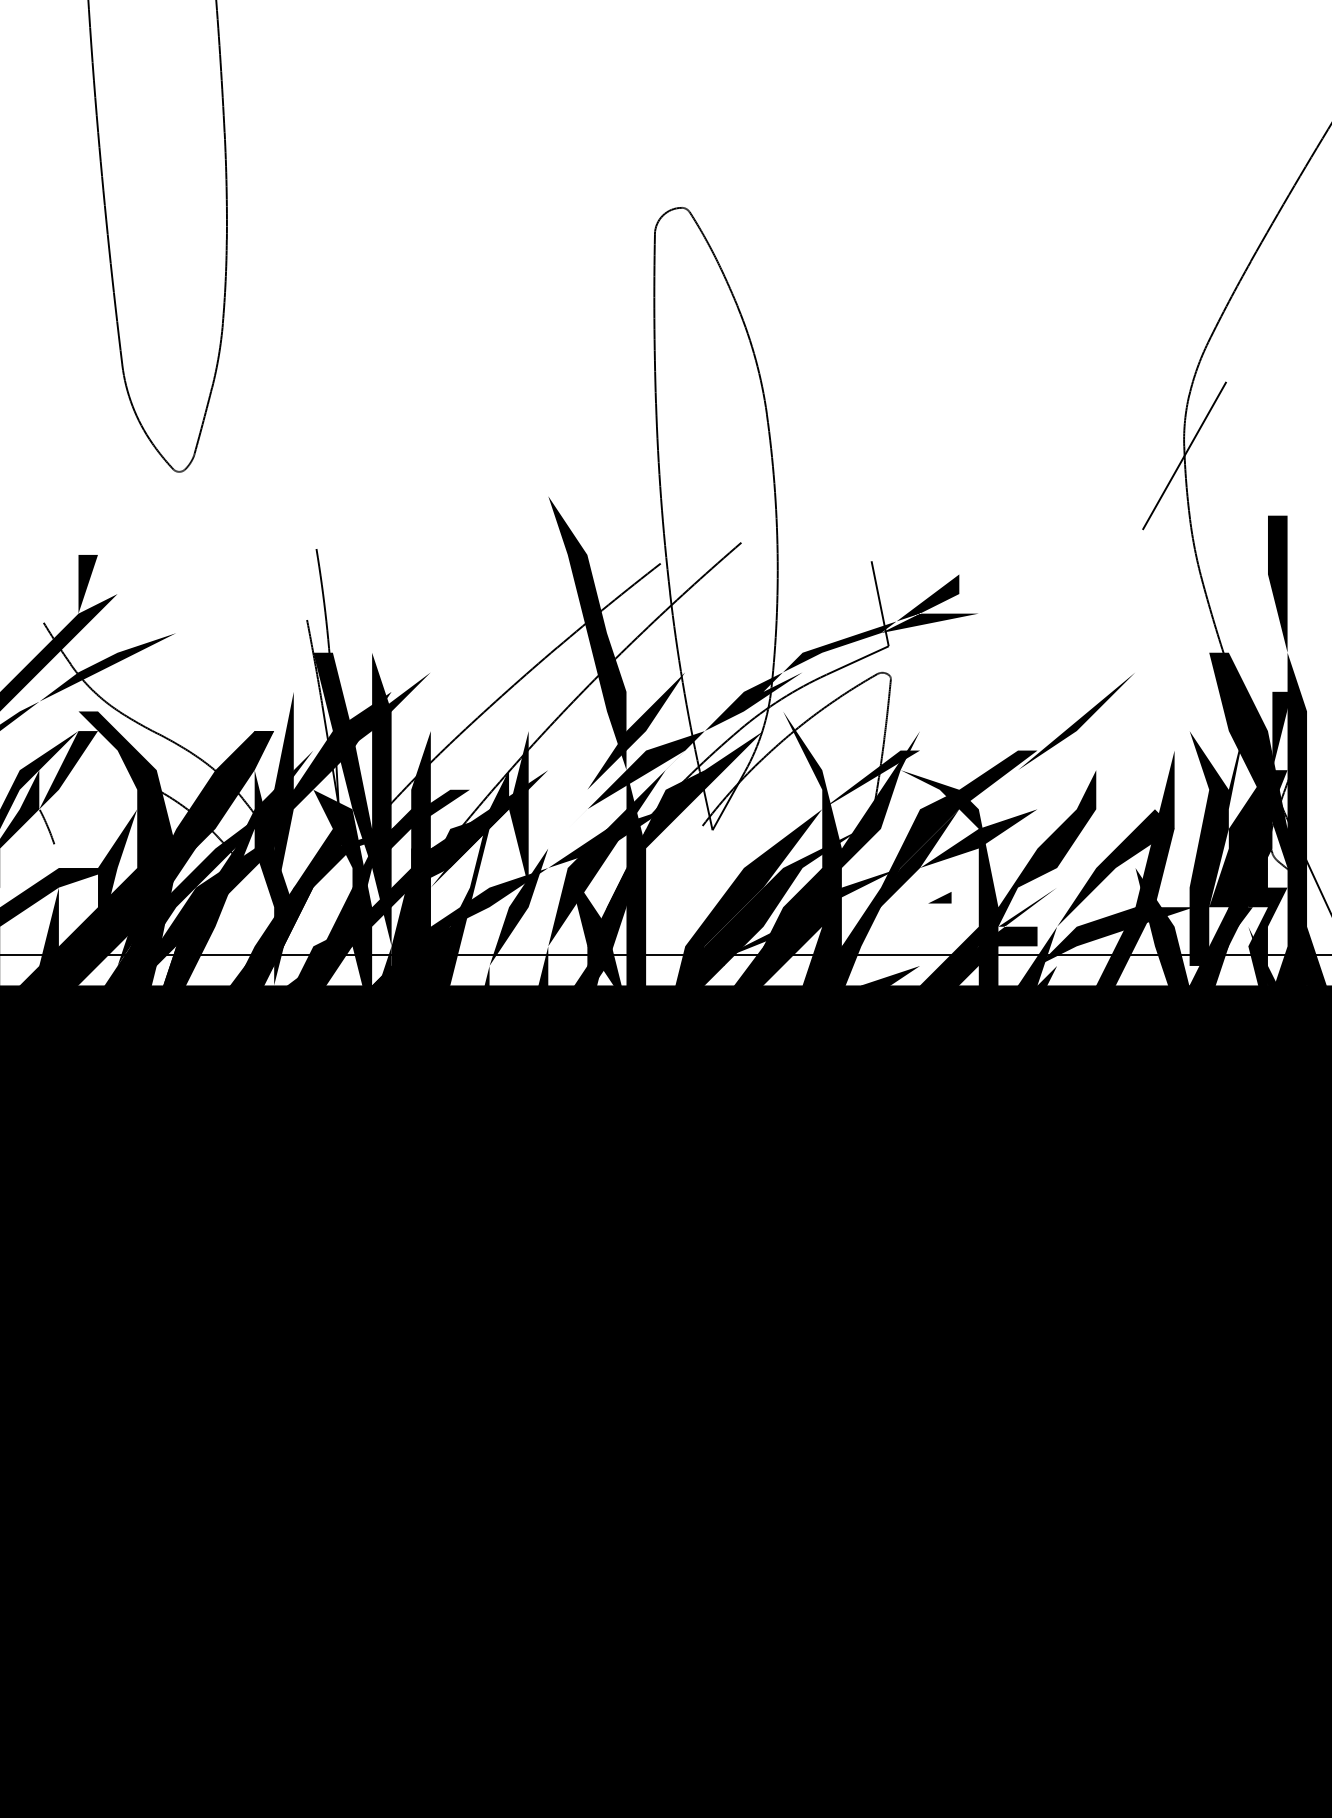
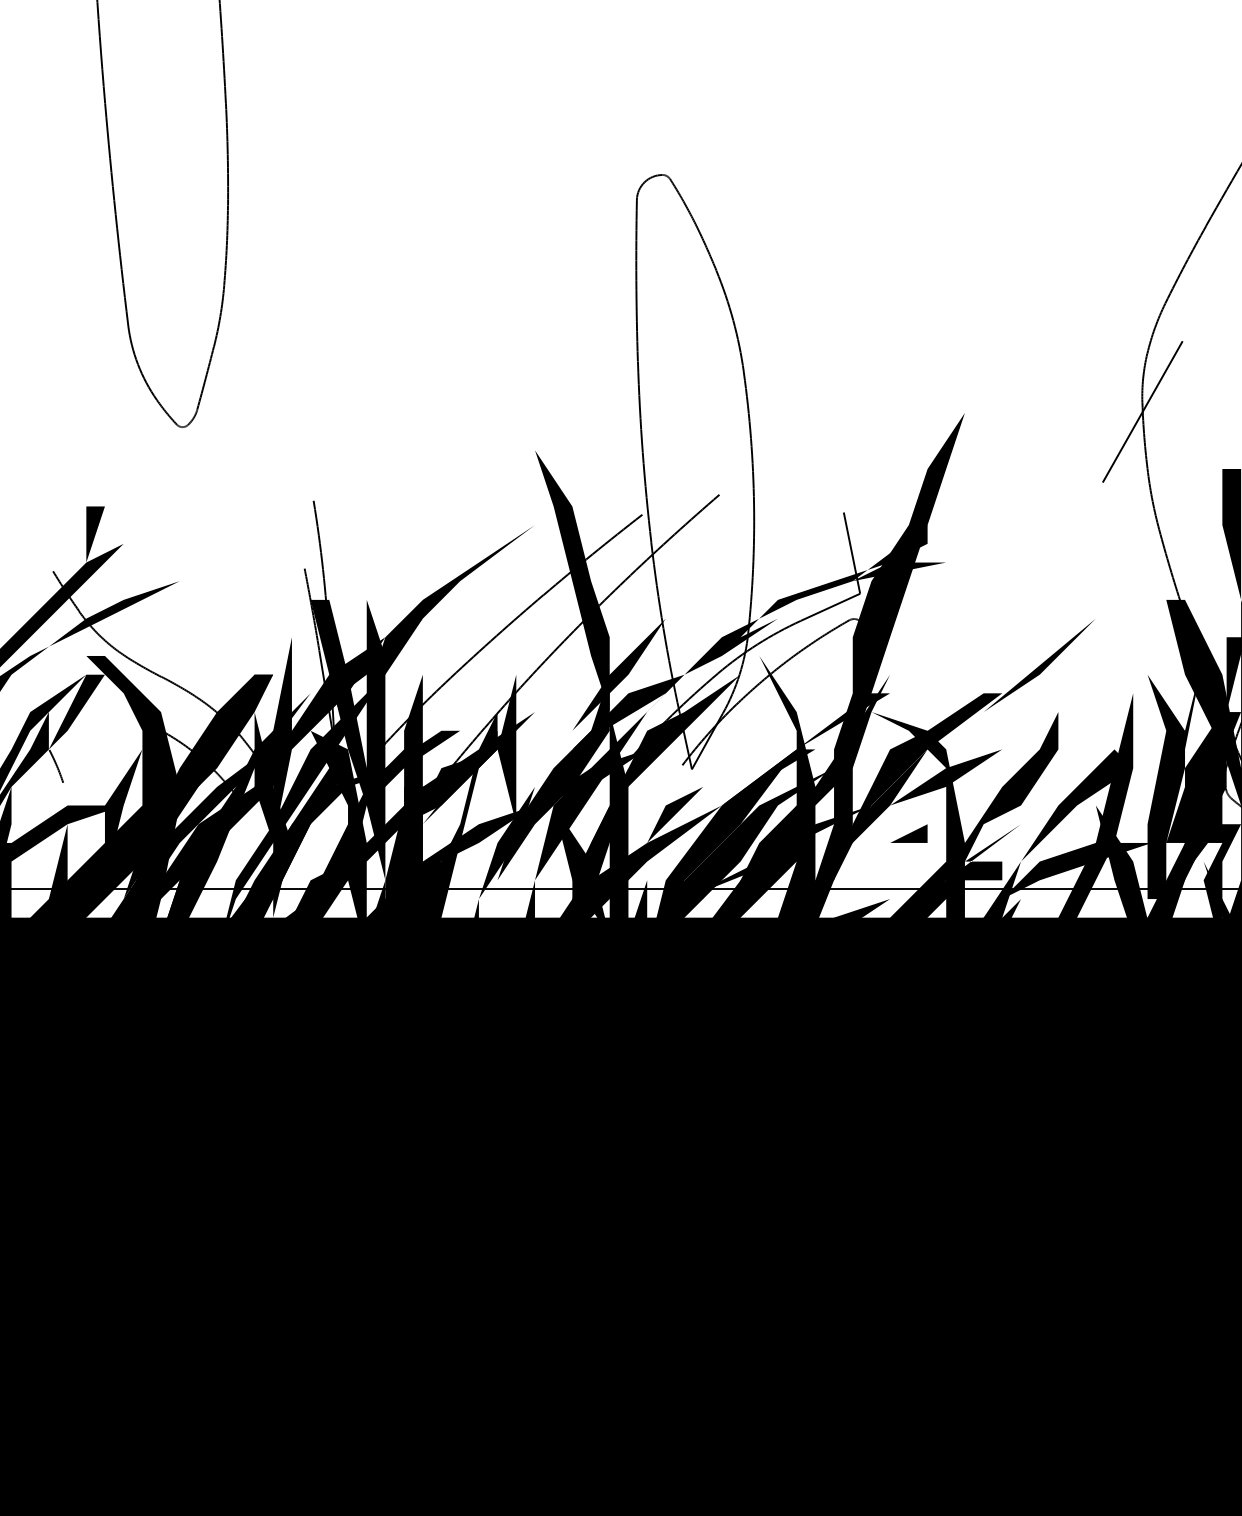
fill: (919, 701) -> (889, 646), added
fill: (381, 799) -> (375, 740), added
fill: (567, 838) -> (553, 777), added
part: (939, 897) -> (908, 833), size x1.67
fill: (694, 946) -> (674, 880), added

